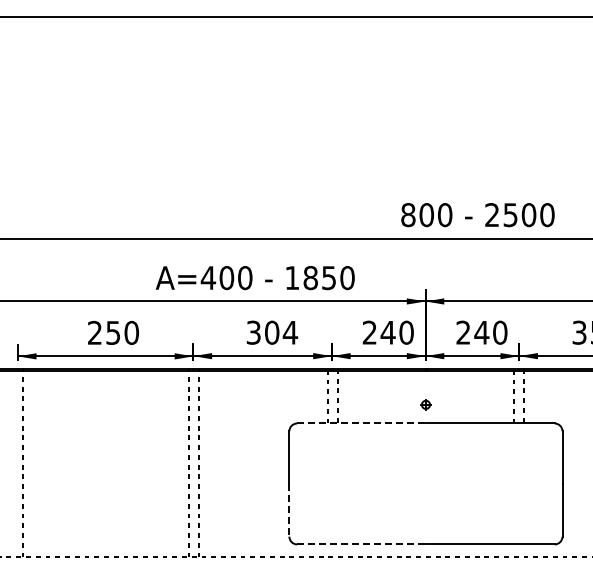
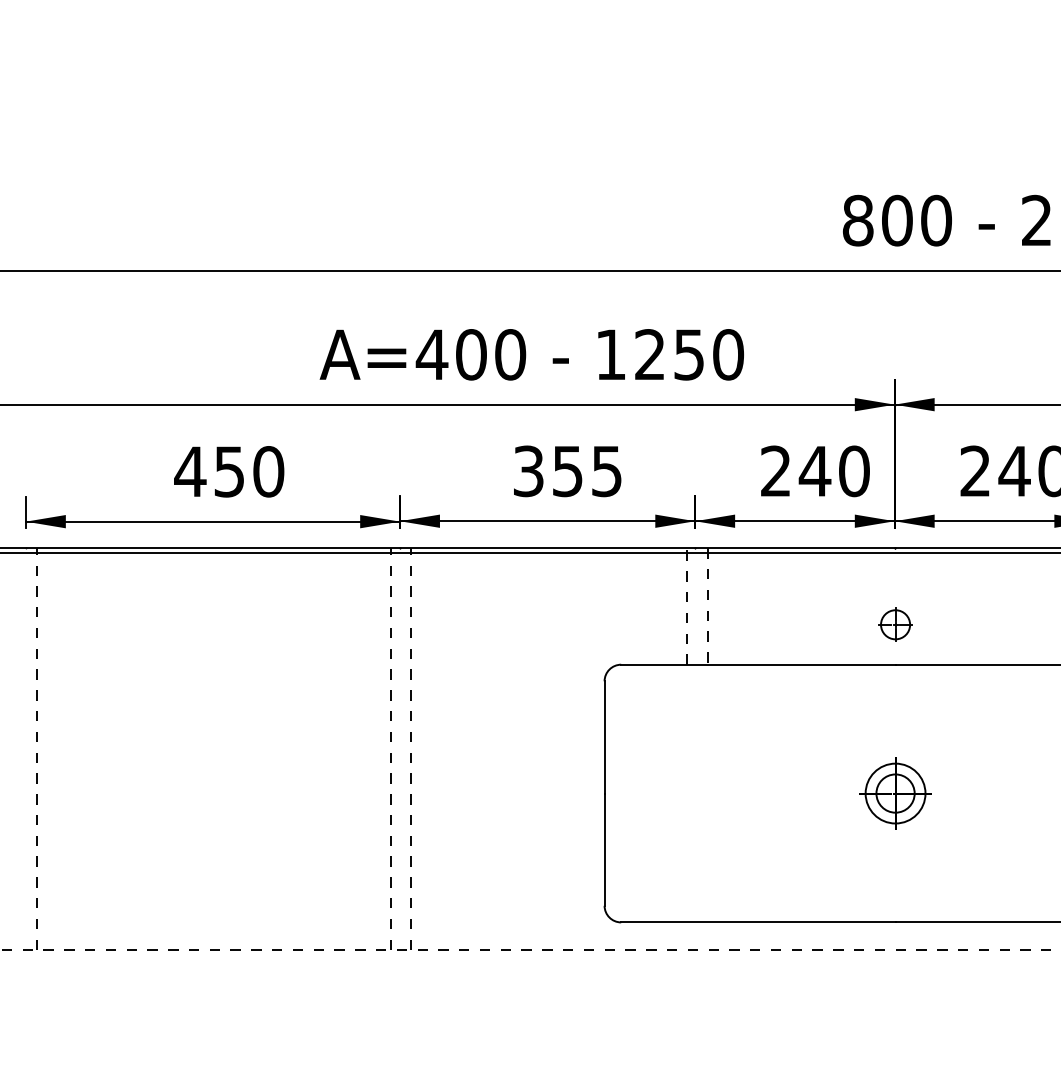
text: (310, 278) -> (649, 355), 1850 -> 1250
text: (94, 332) -> (189, 470), 250 -> 450
text: (281, 332) -> (587, 470), 304 -> 355
part: (425, 404) -> (894, 624), size x1.67
line: (362, 423) -> (760, 664), dashed -> solid
part: (425, 483) -> (894, 792), added
line: (289, 510) -> (604, 850), dashed -> solid
line: (362, 544) -> (760, 922), dashed -> solid

